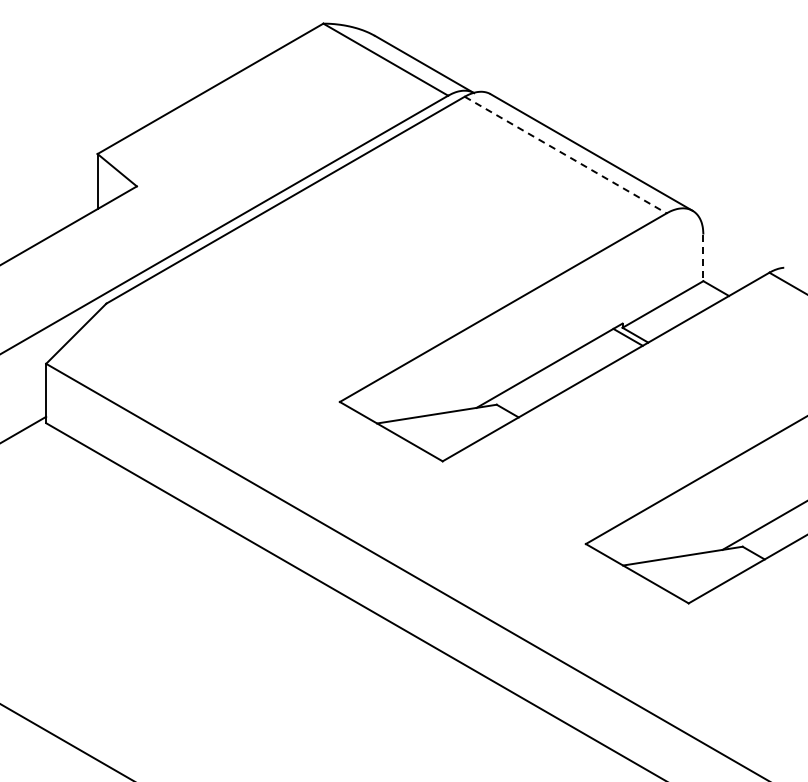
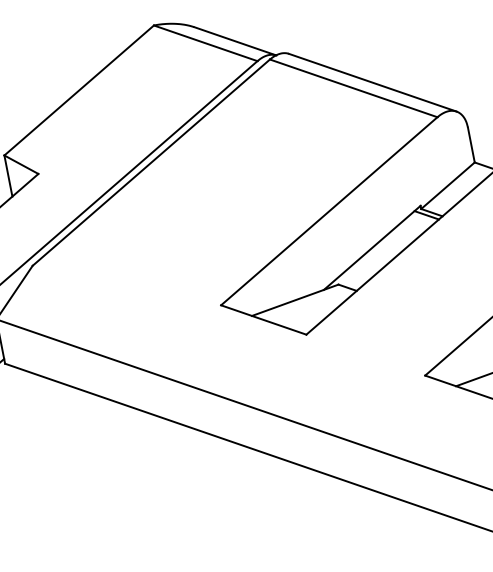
line: (565, 155) -> (353, 88), dashed -> solid
line: (703, 258) -> (471, 145), dashed -> solid

